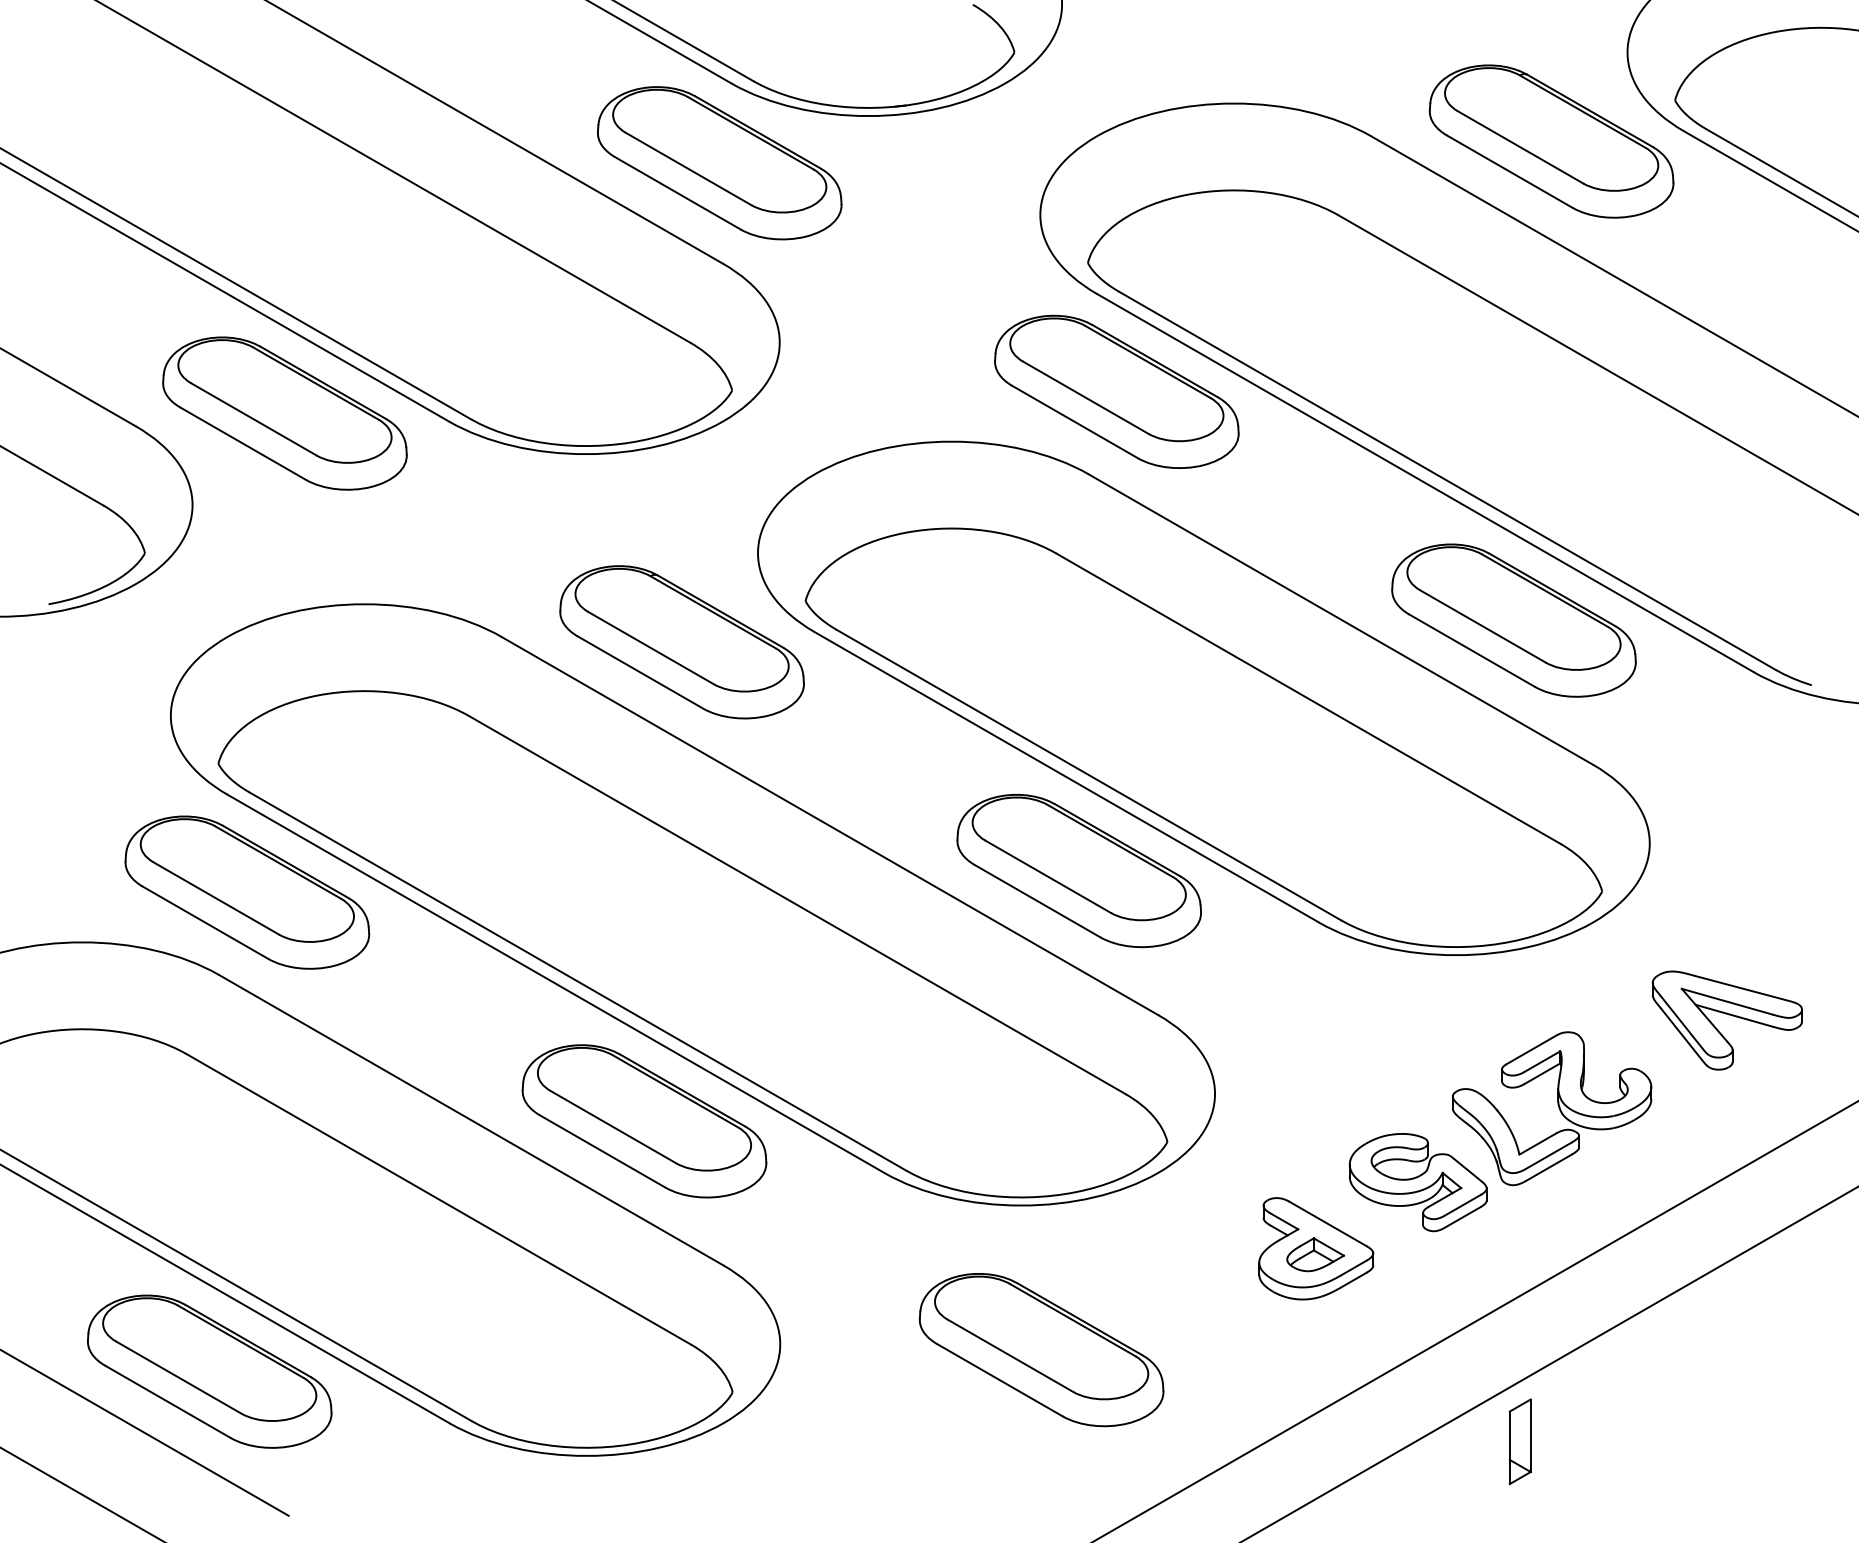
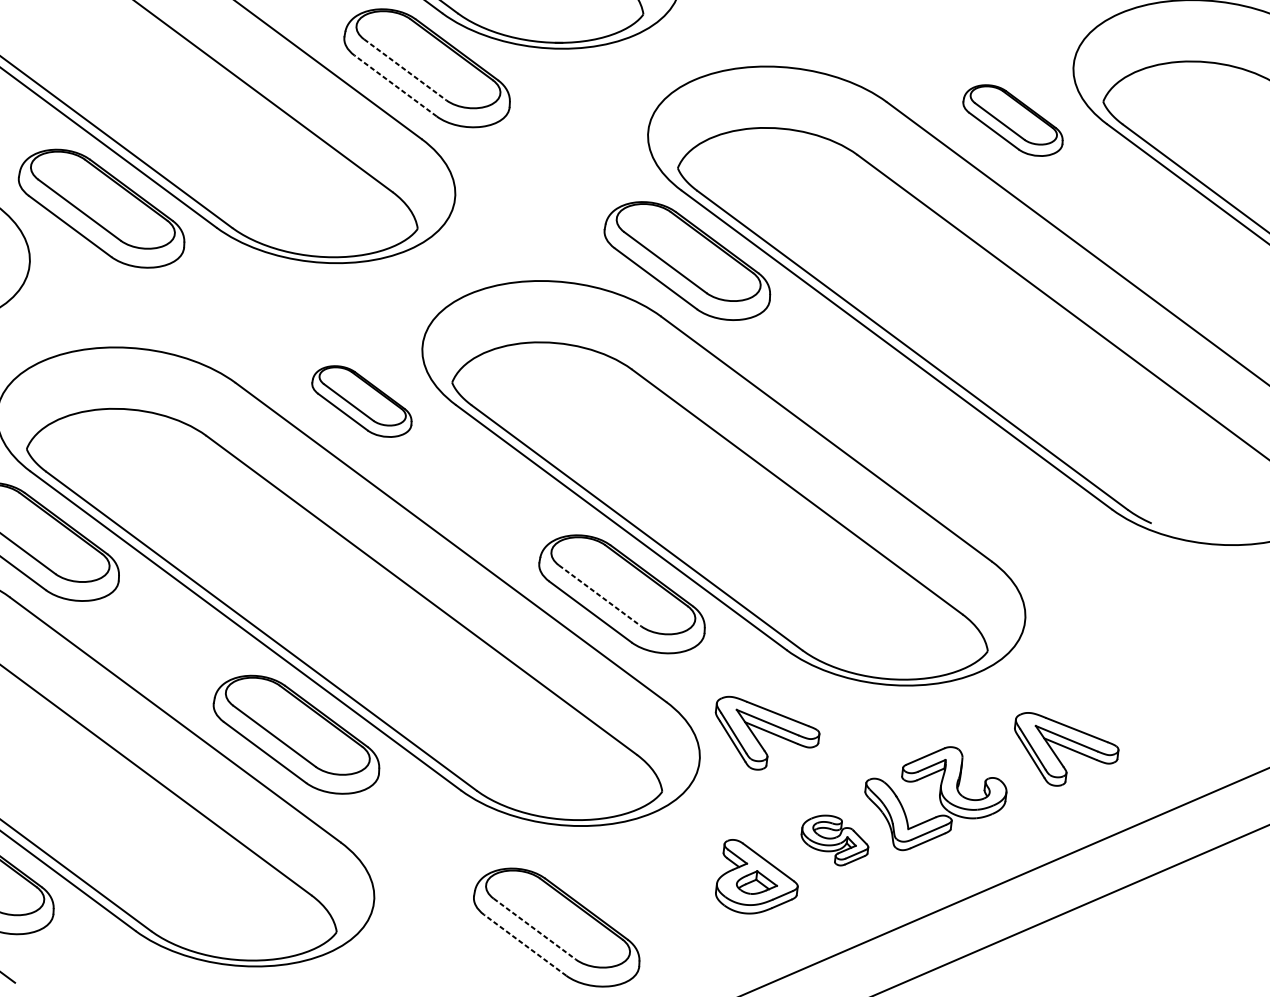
part: (1551, 141) -> (1013, 120), size x0.6
line: (689, 169) -> (405, 70), solid -> dashed
line: (677, 193) -> (395, 86), solid -> dashed
part: (1513, 620) -> (947, 453), removed
part: (681, 642) -> (361, 401), size x0.6
line: (1048, 877) -> (600, 596), solid -> dashed
part: (1303, 1046) -> (765, 735), added
part: (1417, 1182) -> (834, 840), size x0.7
line: (1011, 1356) -> (535, 929), solid -> dashed
line: (999, 1379) -> (525, 944), solid -> dashed

